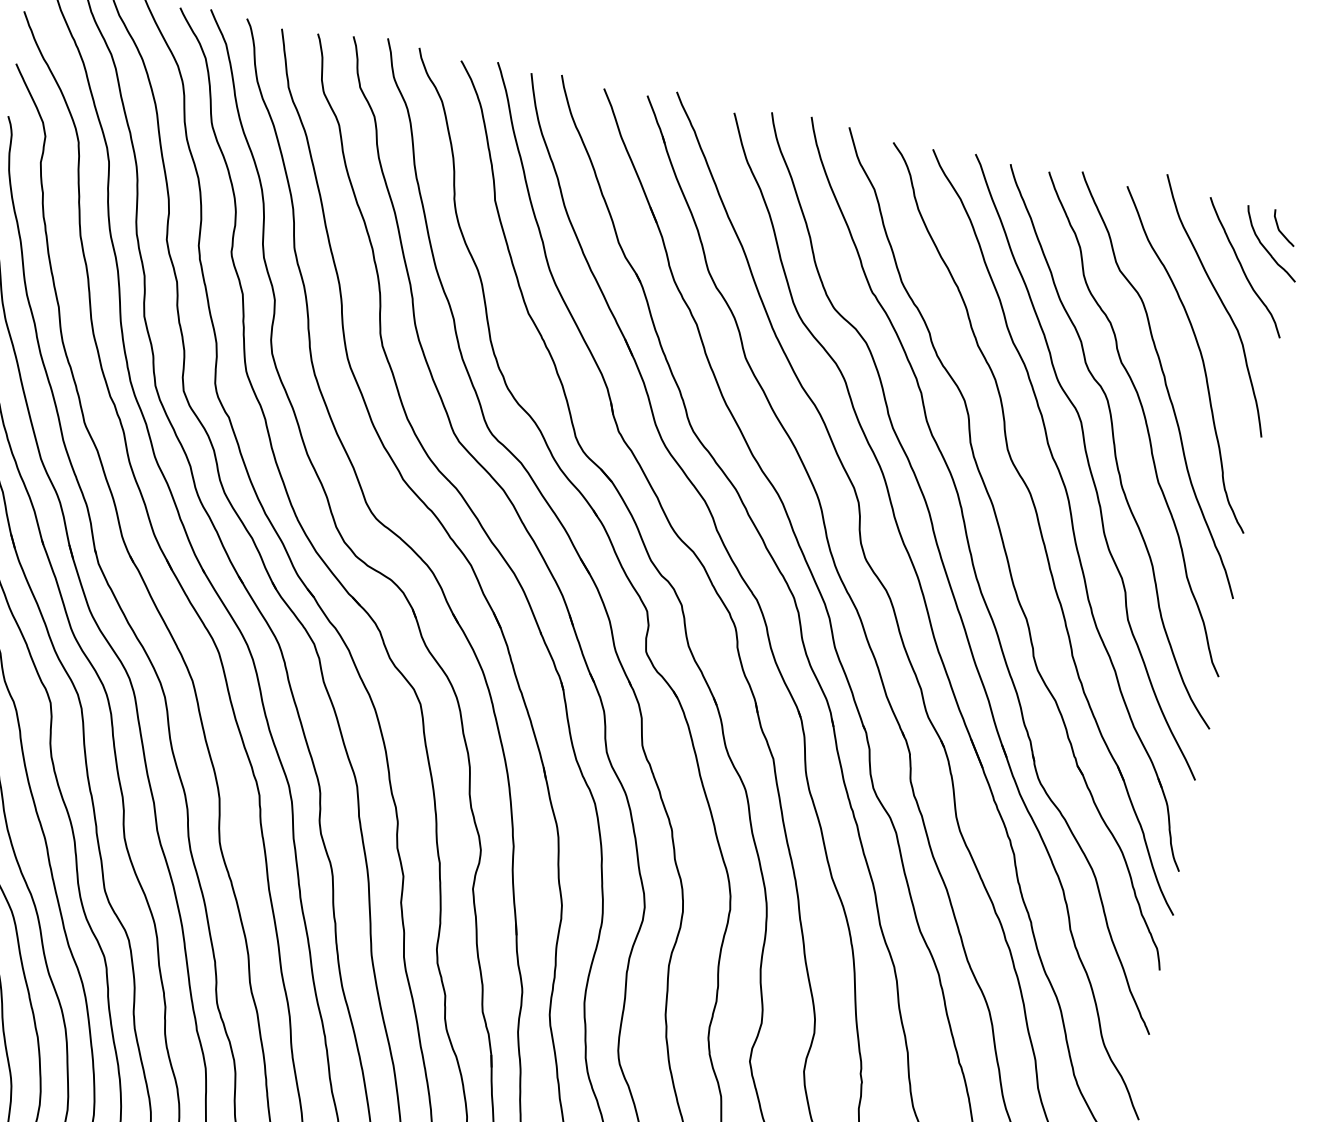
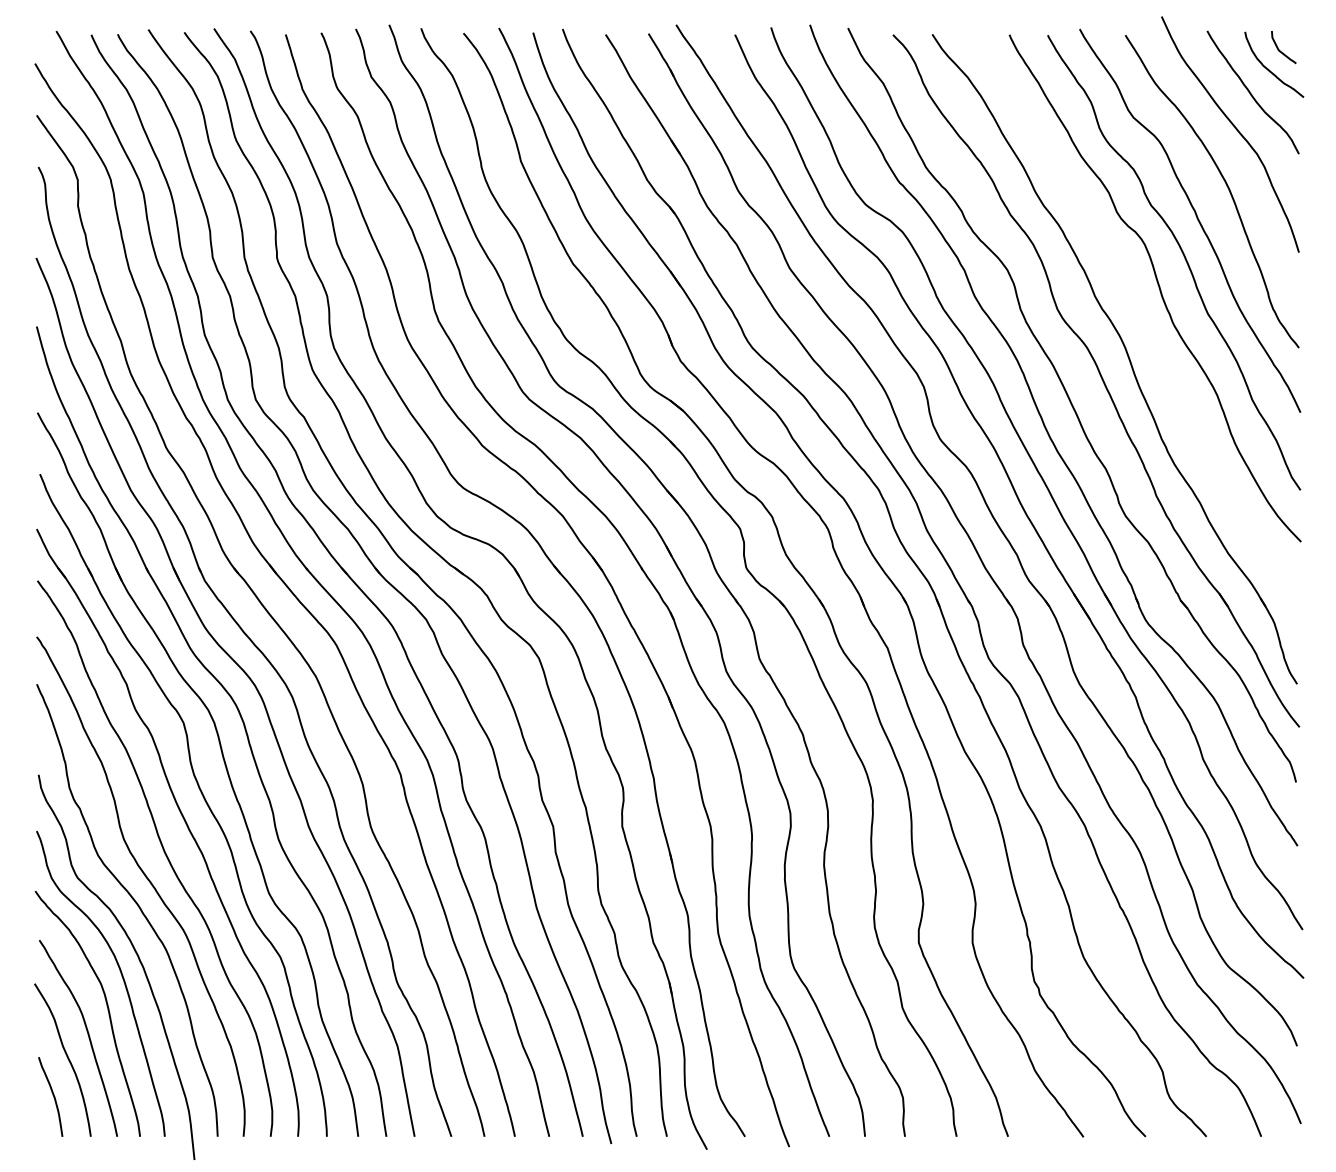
curve: (1088, 465) -> (1137, 310), removed

